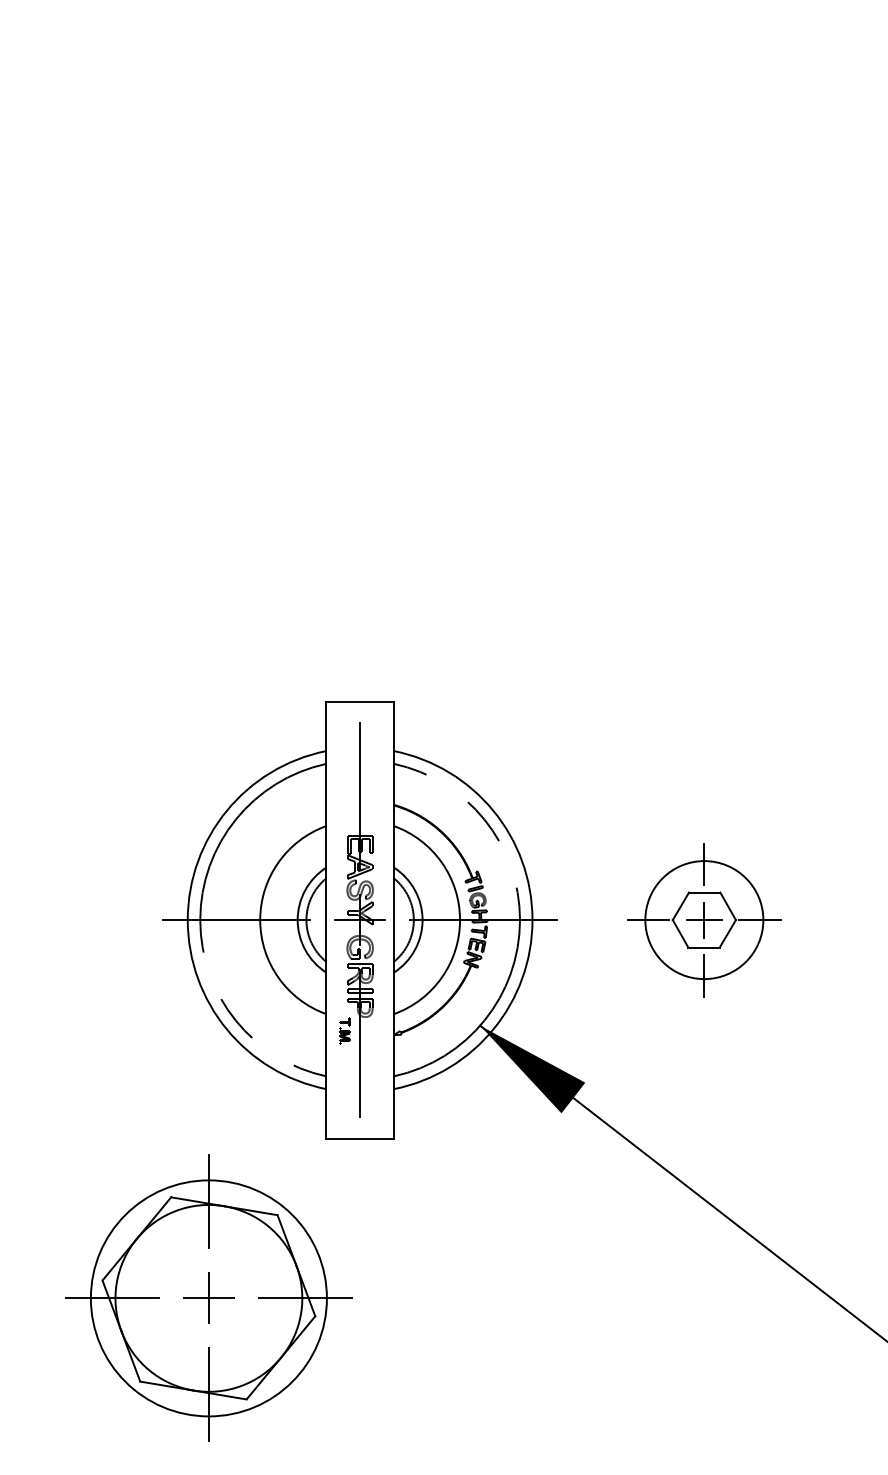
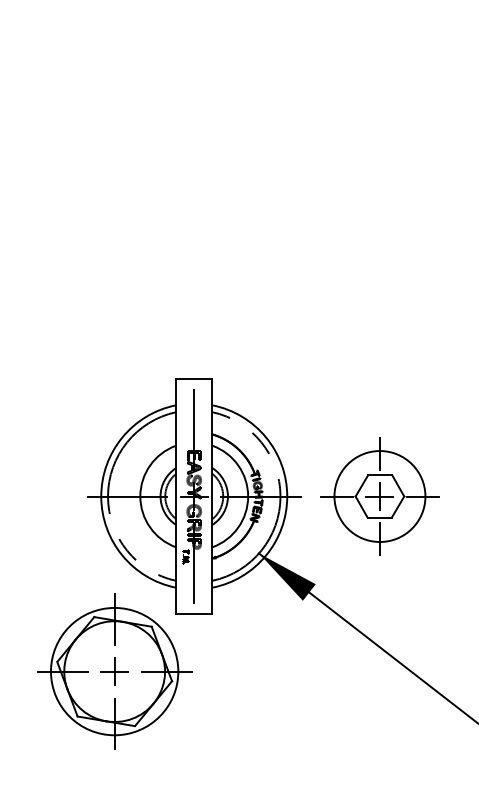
part: (703, 920) -> (379, 496), size x1.43
part: (208, 1298) -> (114, 671), moved

